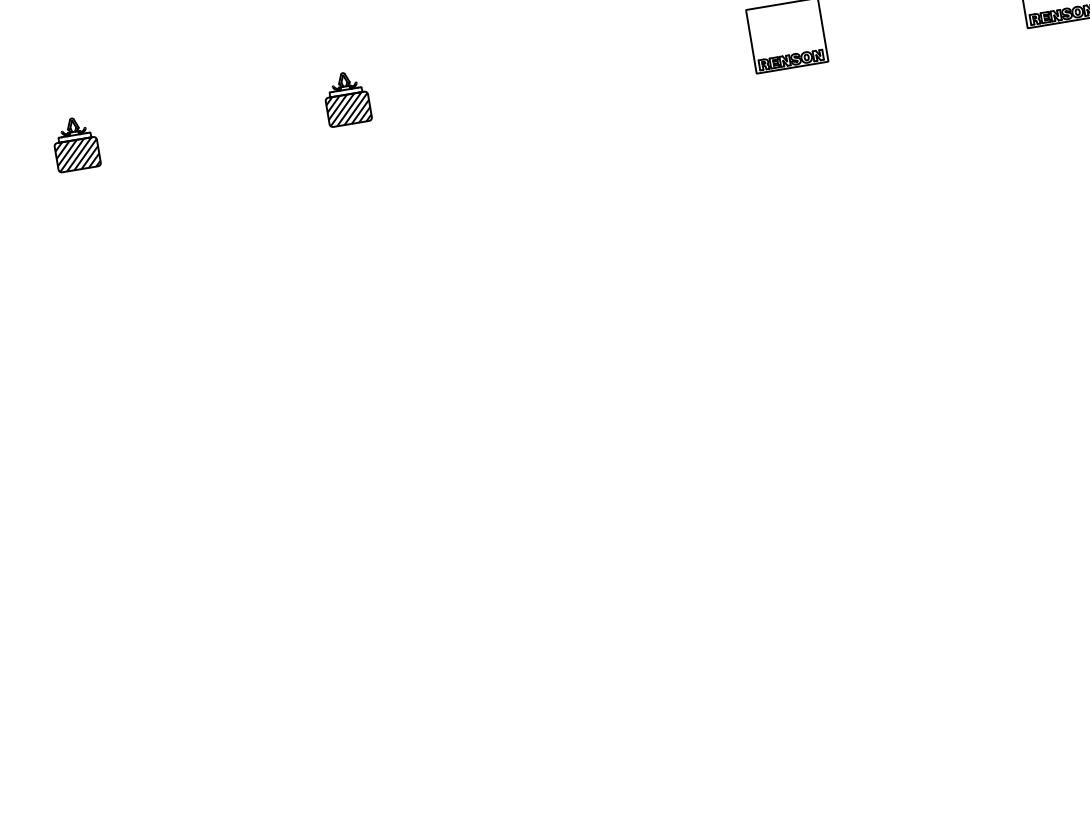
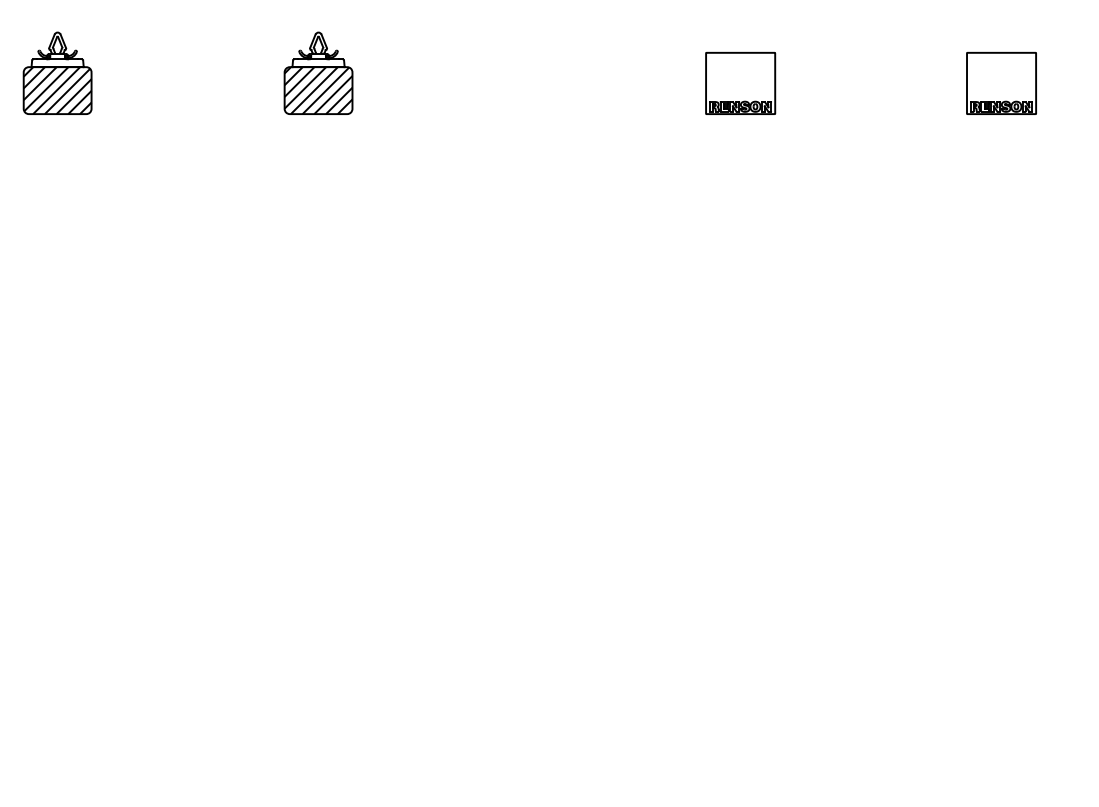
part: (346, 97) -> (318, 72), size x1.67
part: (75, 143) -> (57, 72), size x1.67

